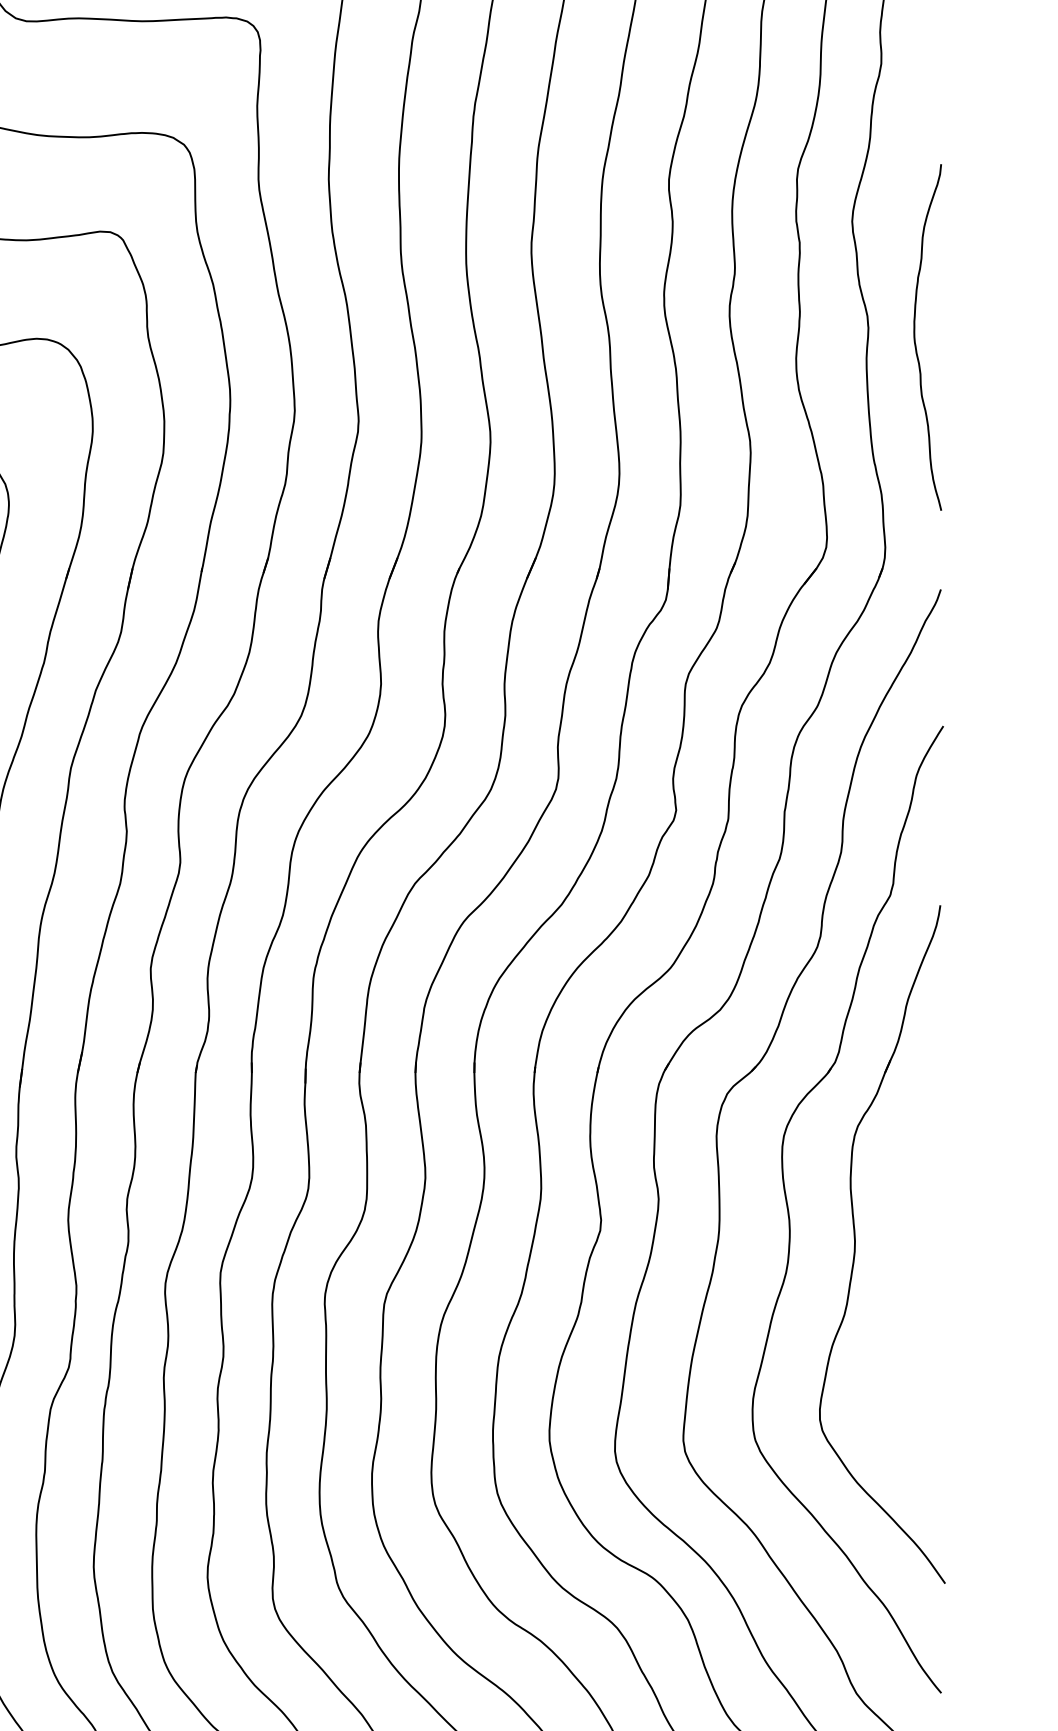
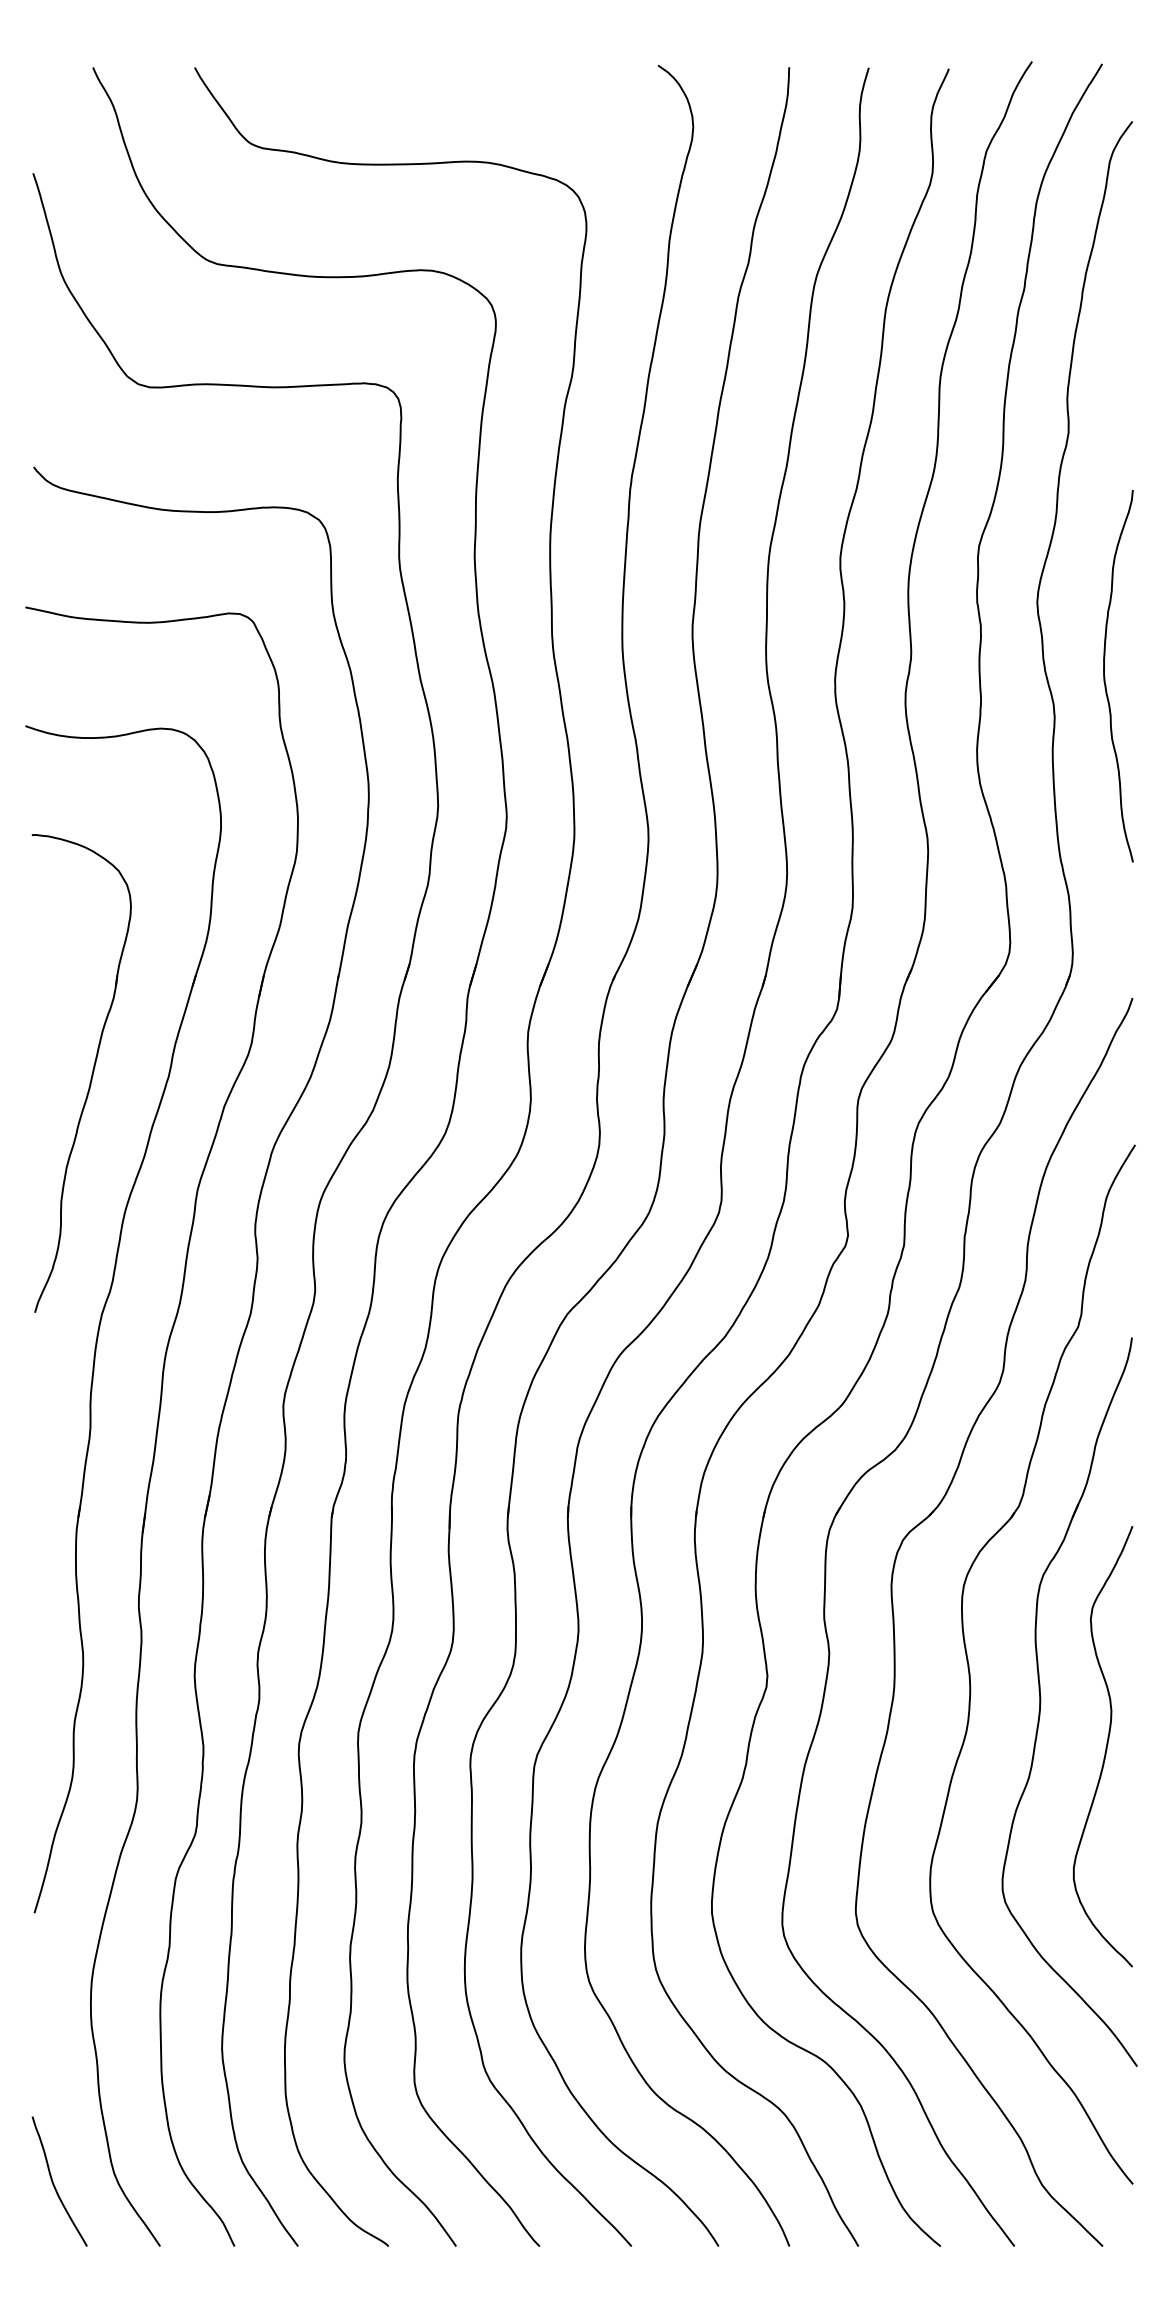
curve: (915, 337) -> (1105, 676), moved
curve: (915, 1286) -> (1105, 1747), added

